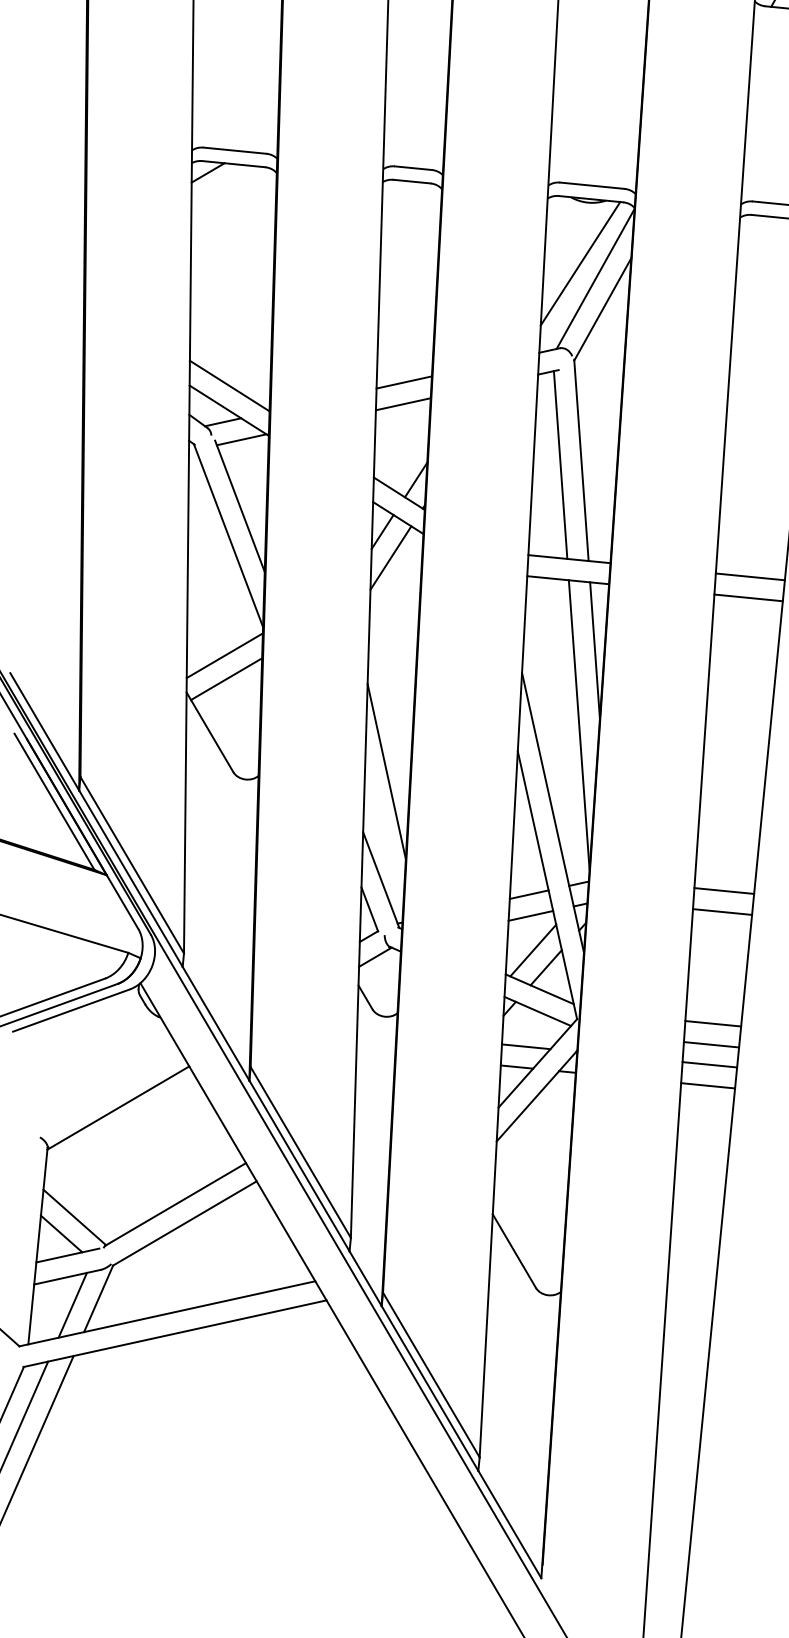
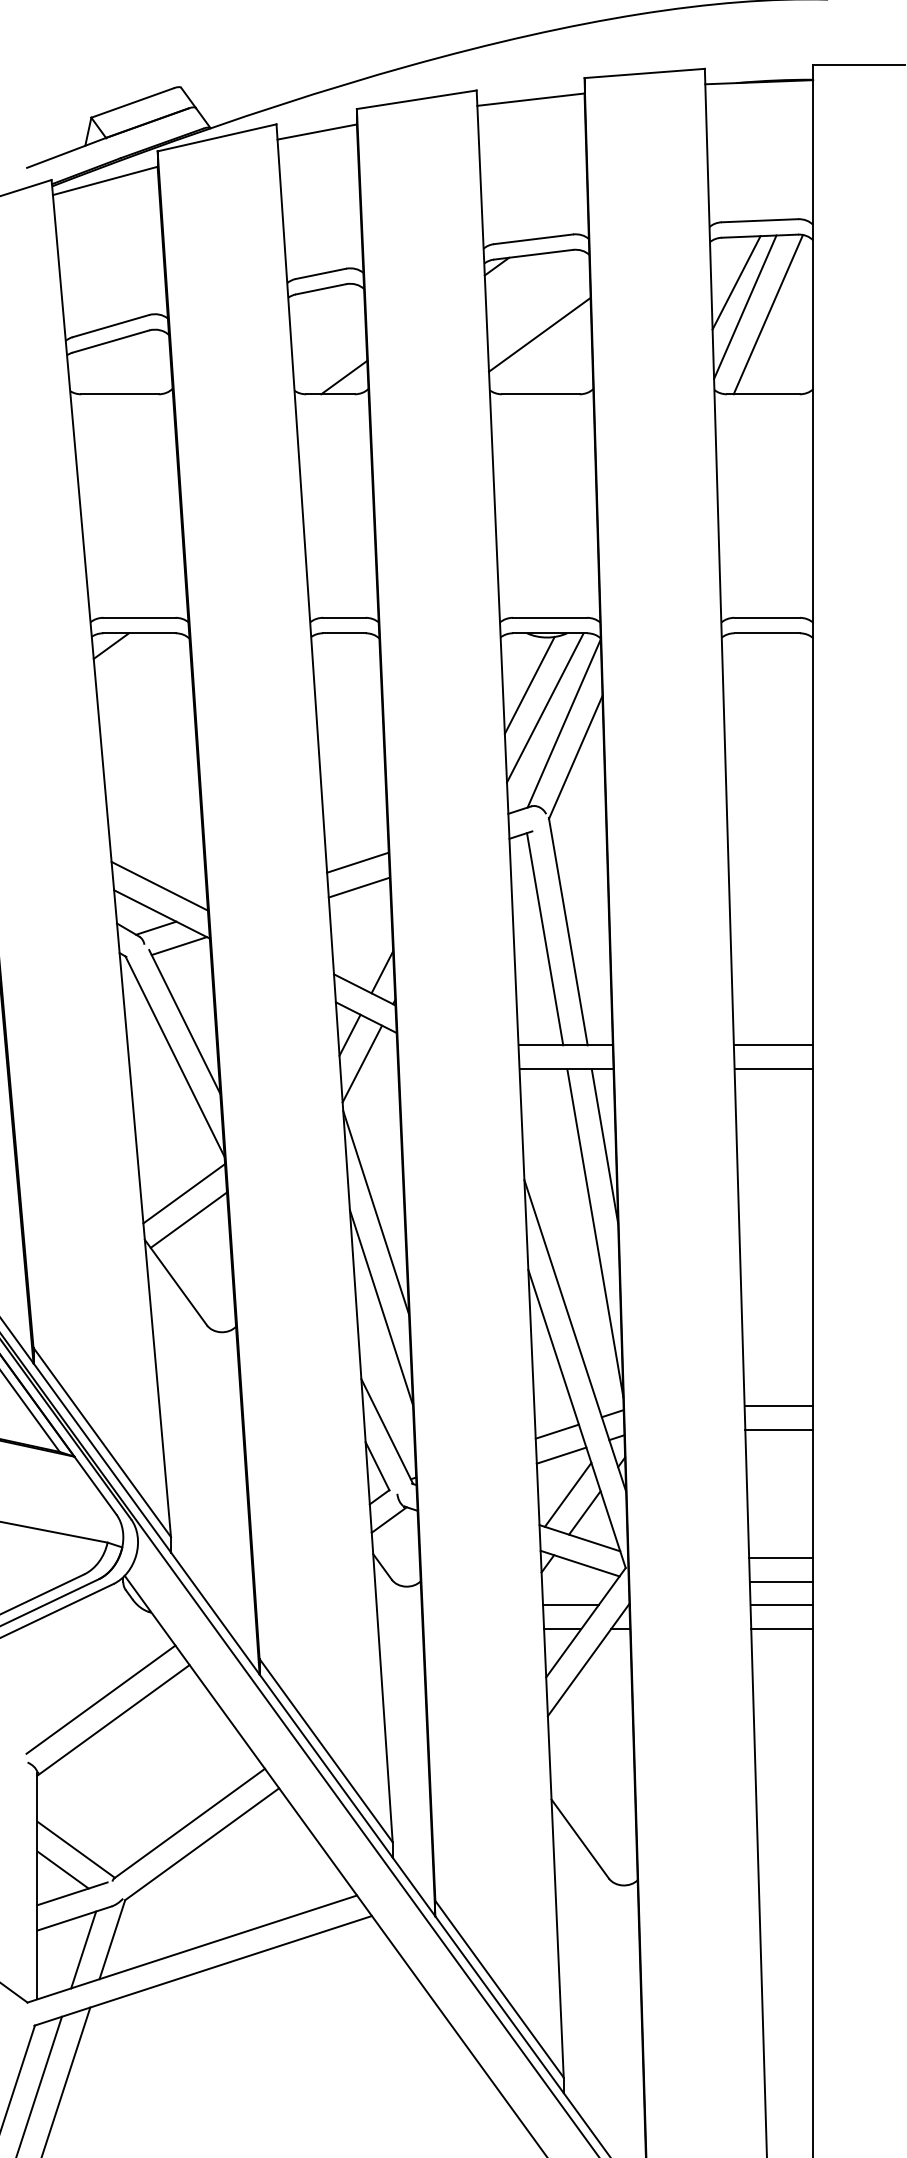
line: (568, 242) -> (529, 685), added
line: (390, 688) -> (376, 1212), added
line: (108, 1088) -> (100, 1699), added

